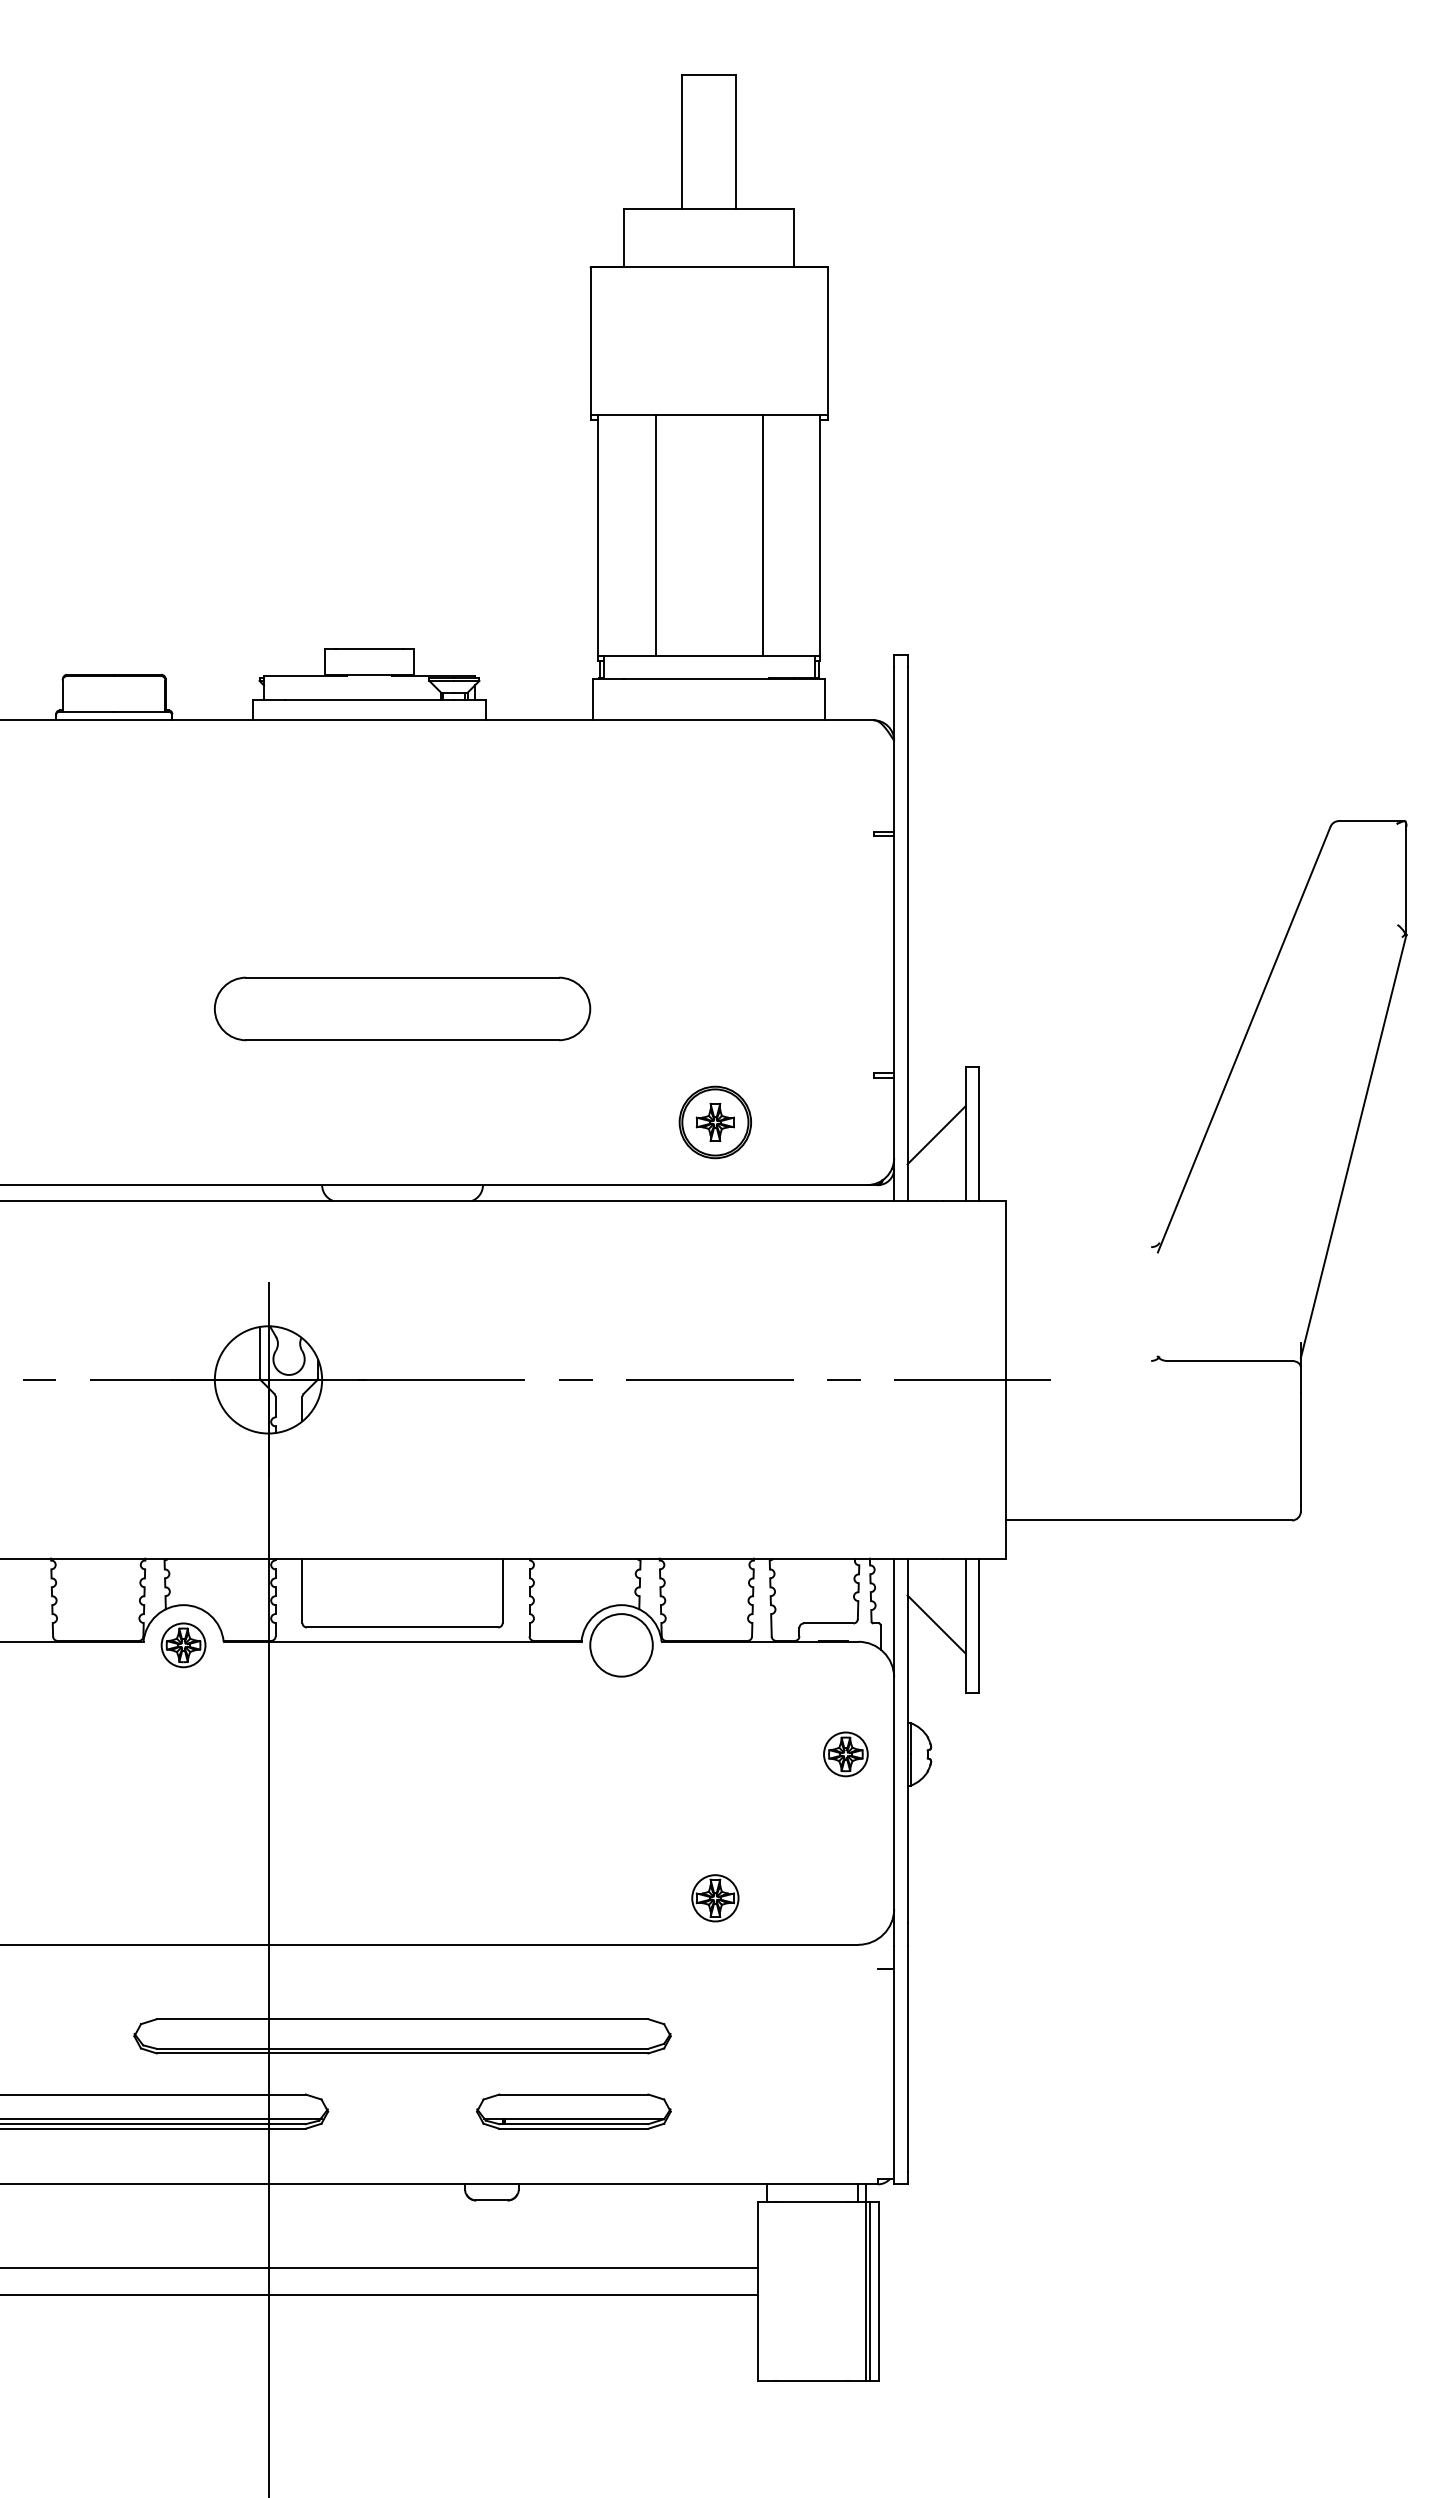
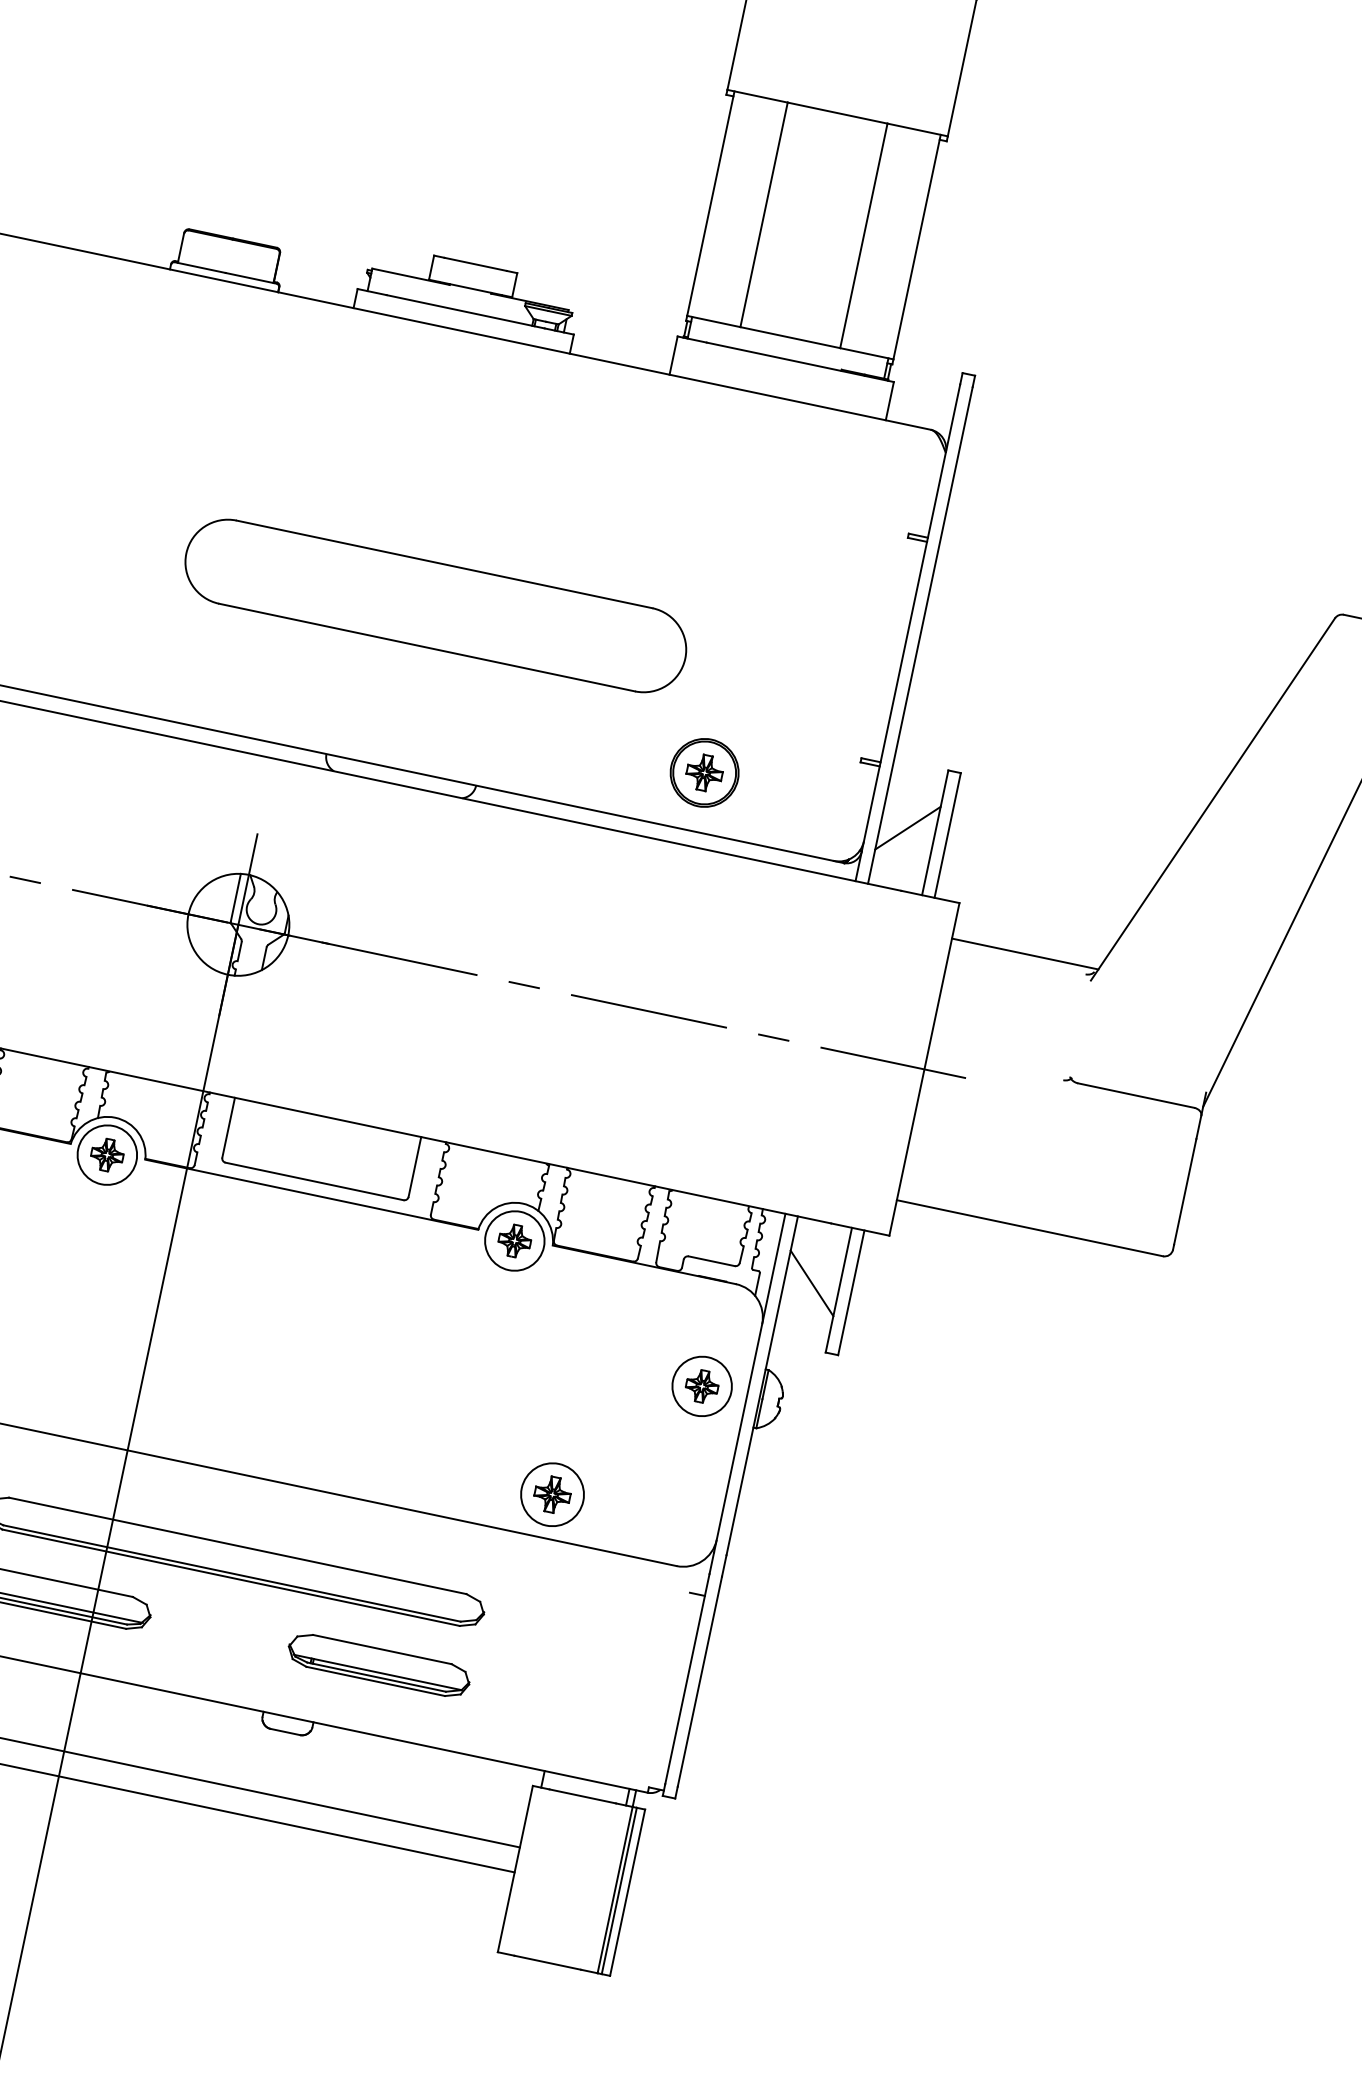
part: (402, 1008) -> (435, 605), size x1.43
line: (1084, 1239) -> (1025, 954), added
circle: (183, 1645) -> (107, 1155), size x1.43
part: (621, 1645) -> (514, 1241), added
circle: (845, 1754) -> (701, 1386), size x1.43
circle: (715, 1898) -> (552, 1494), size x1.43

